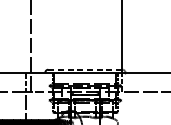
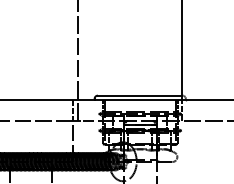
line: (84, 69) -> (139, 95), dashed -> solid

